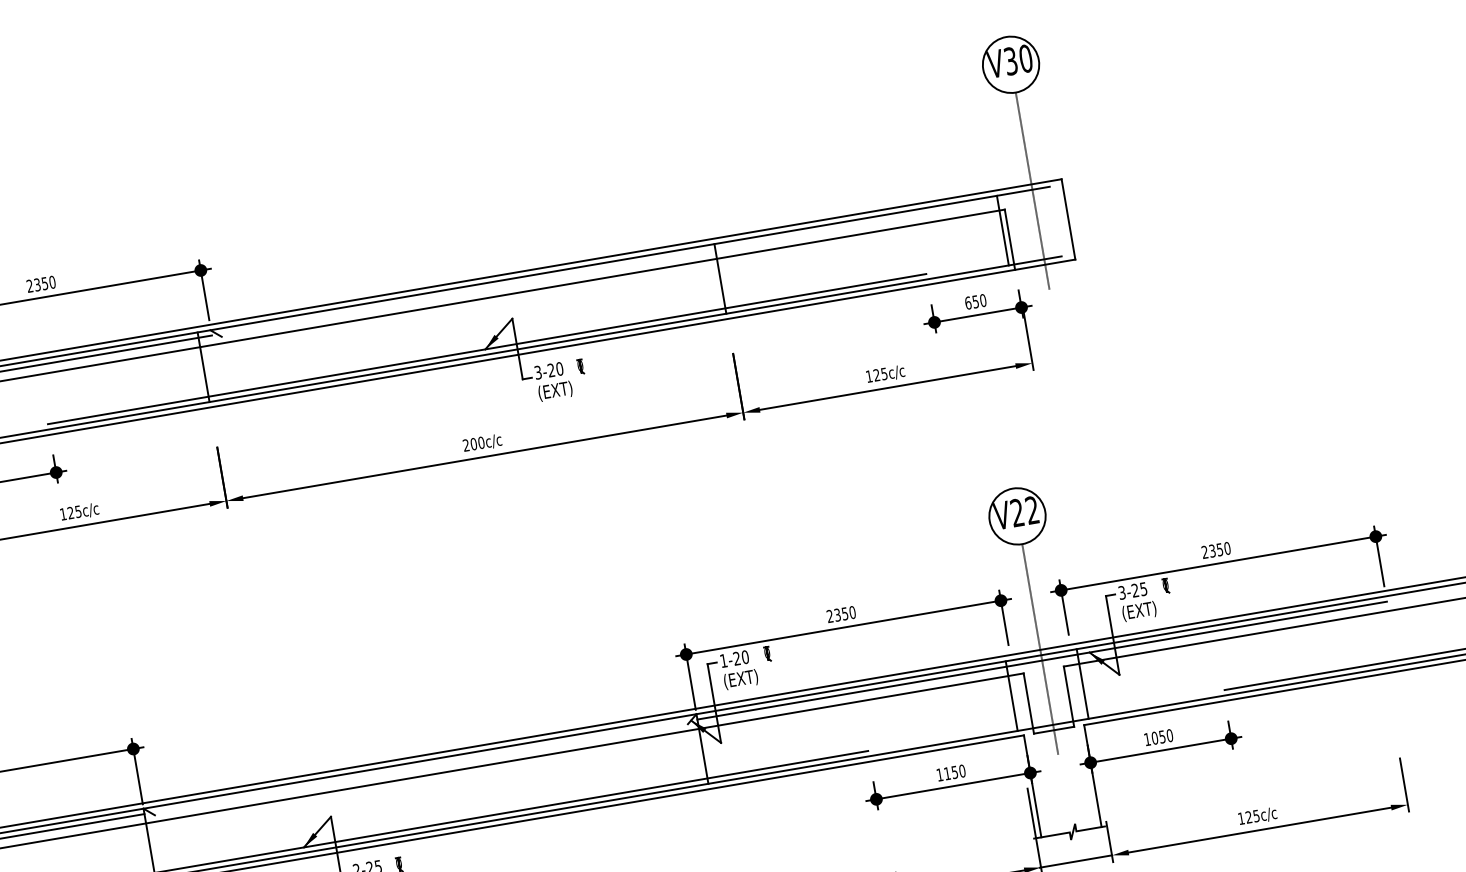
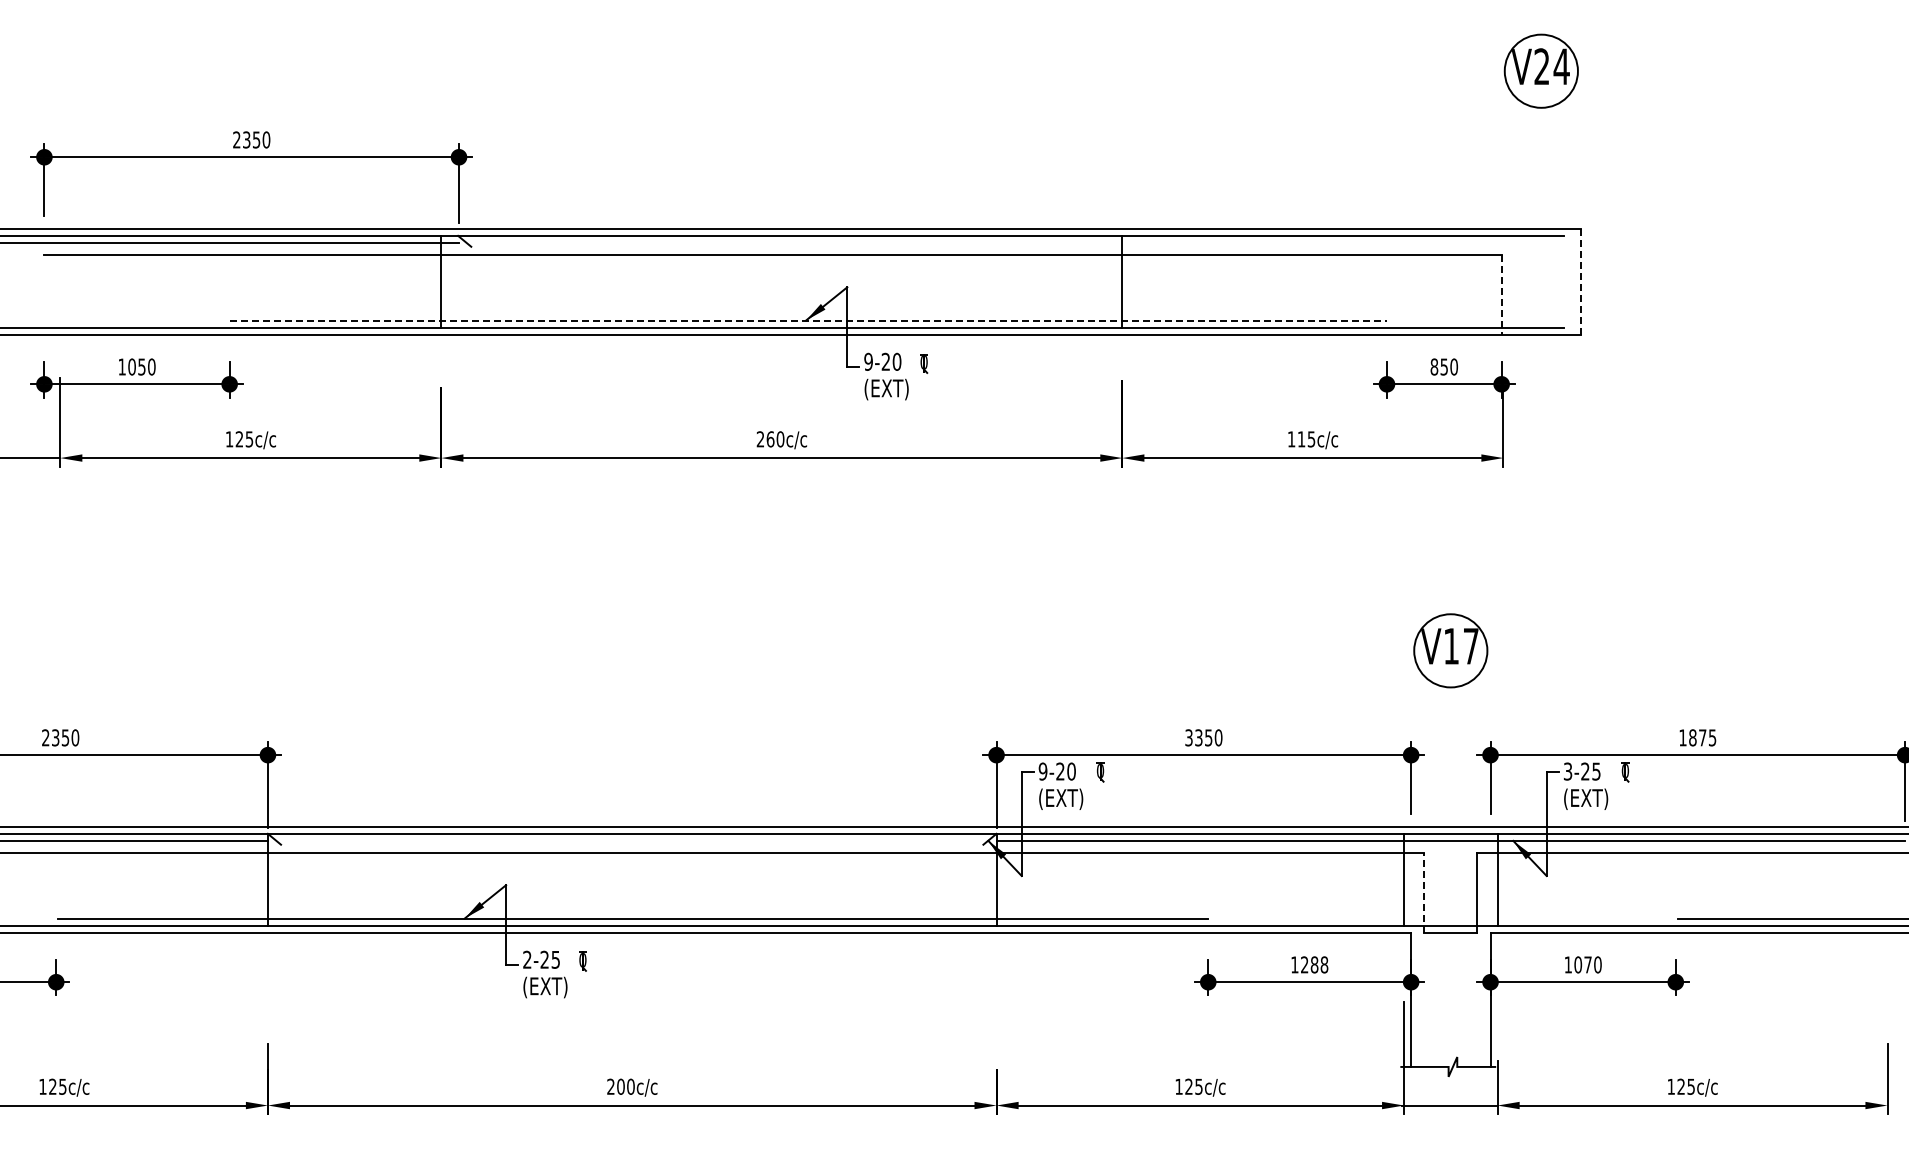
text: (1018, 59) -> (1551, 66), V30 -> V24
line: (1032, 190) -> (1541, 237), removed
line: (1068, 219) -> (1581, 281), solid -> dashed
line: (1002, 230) -> (1494, 281), removed
line: (1009, 240) -> (1501, 295), solid -> dashed
text: (968, 302) -> (1434, 366), 650 -> 850
line: (487, 349) -> (808, 320), solid -> dashed
text: (538, 372) -> (868, 361), 3-20 -> 9-20
text: (876, 375) -> (1301, 439), 125c/c -> 115c/c
text: (473, 443) -> (770, 438), 200c/c -> 260c/c
text: (1024, 510) -> (1461, 645), V22 -> V17
text: (1215, 550) -> (1697, 737), 2350 -> 1875
text: (829, 616) -> (1188, 737), 2350 -> 3350
line: (1039, 648) -> (1450, 825), removed
text: (723, 660) -> (1042, 771), 1-20 -> 9-20
line: (1028, 703) -> (1424, 892), solid -> dashed
text: (1161, 736) -> (1587, 964), 1050 -> 1070
text: (954, 772) -> (1314, 964), 1150 -> 1288

